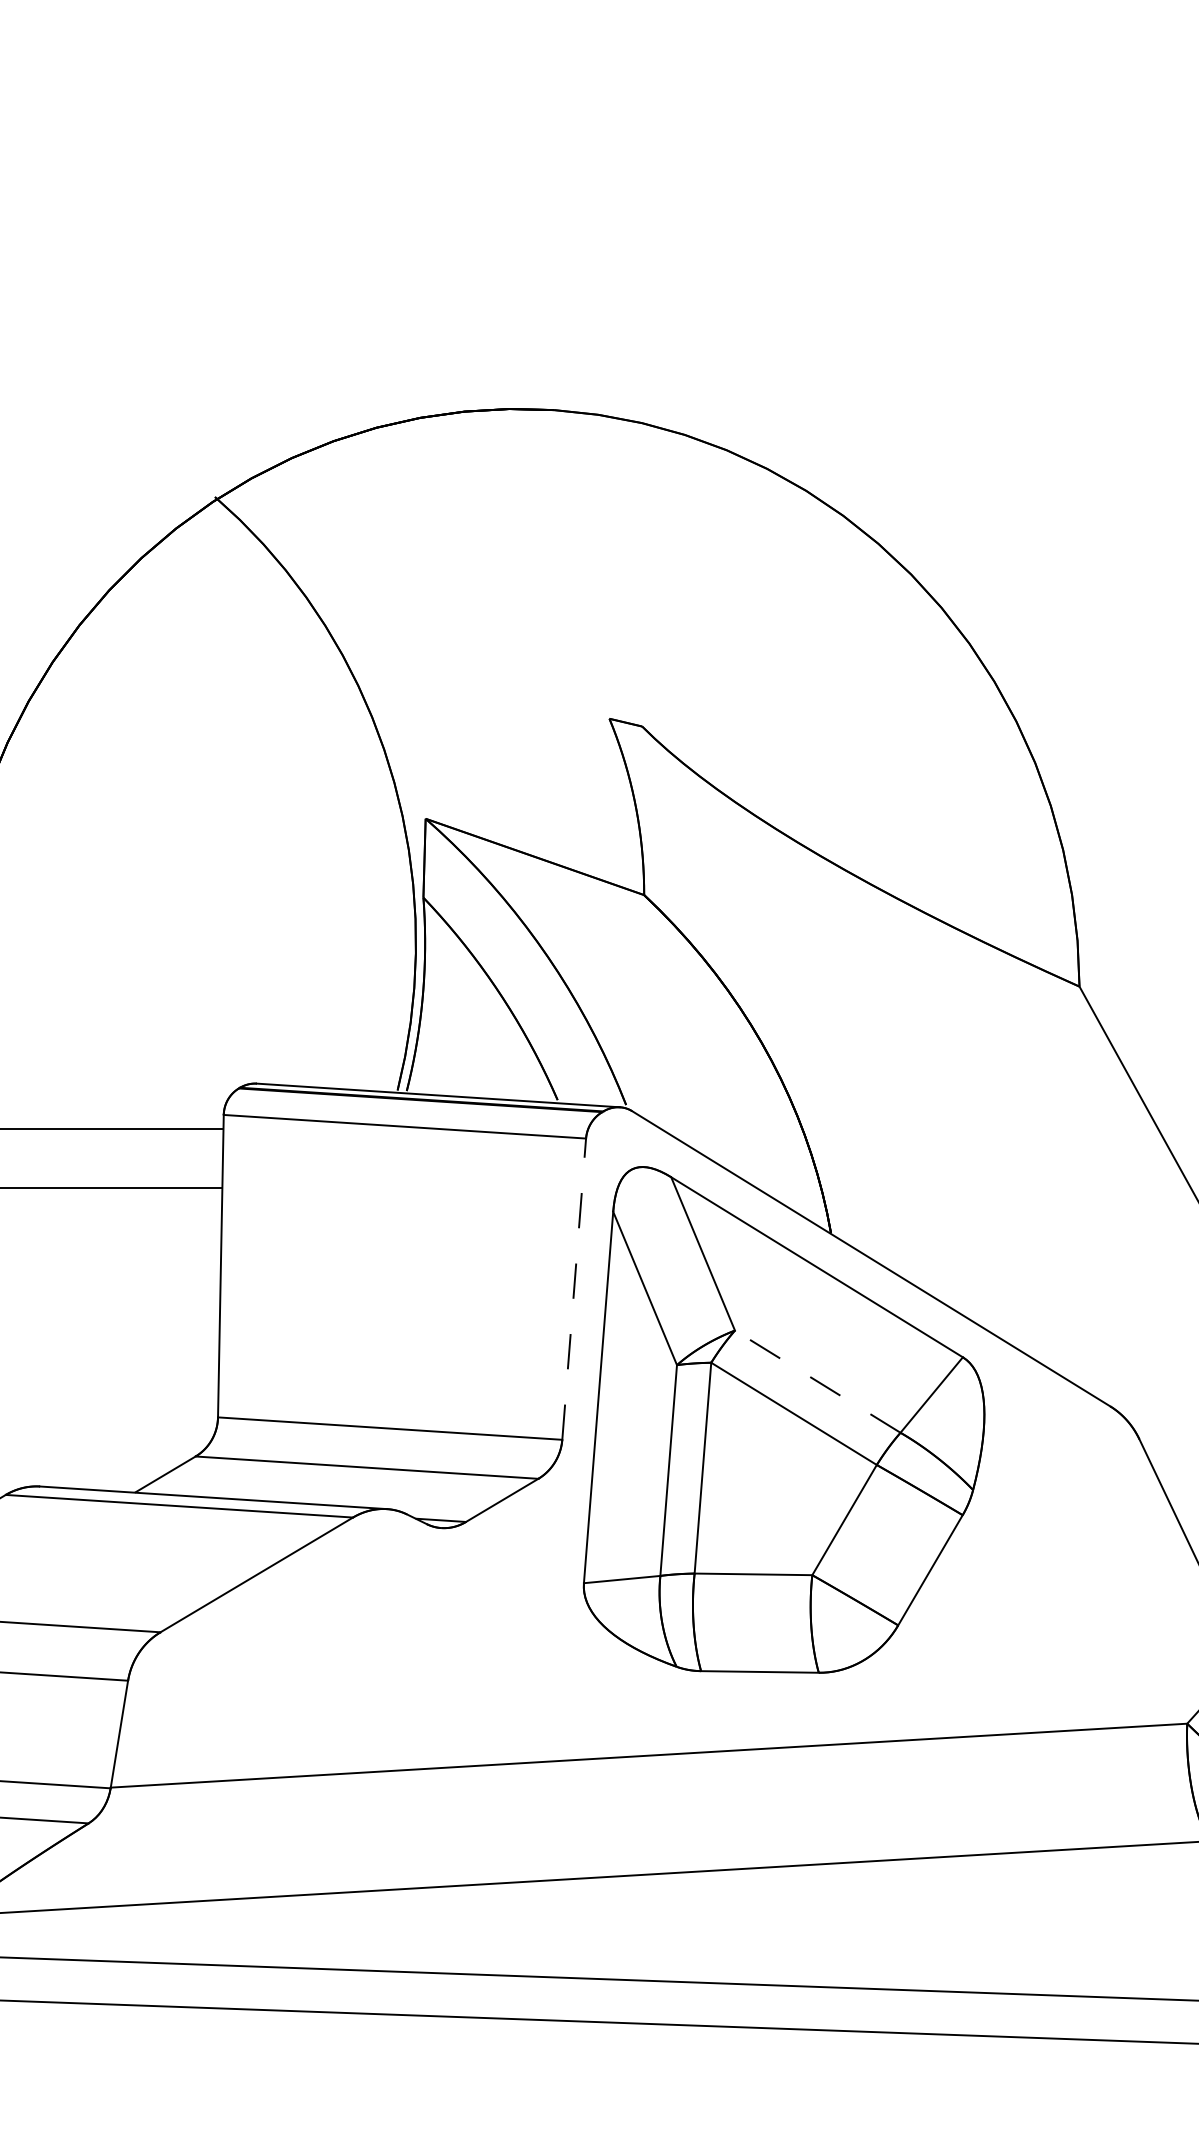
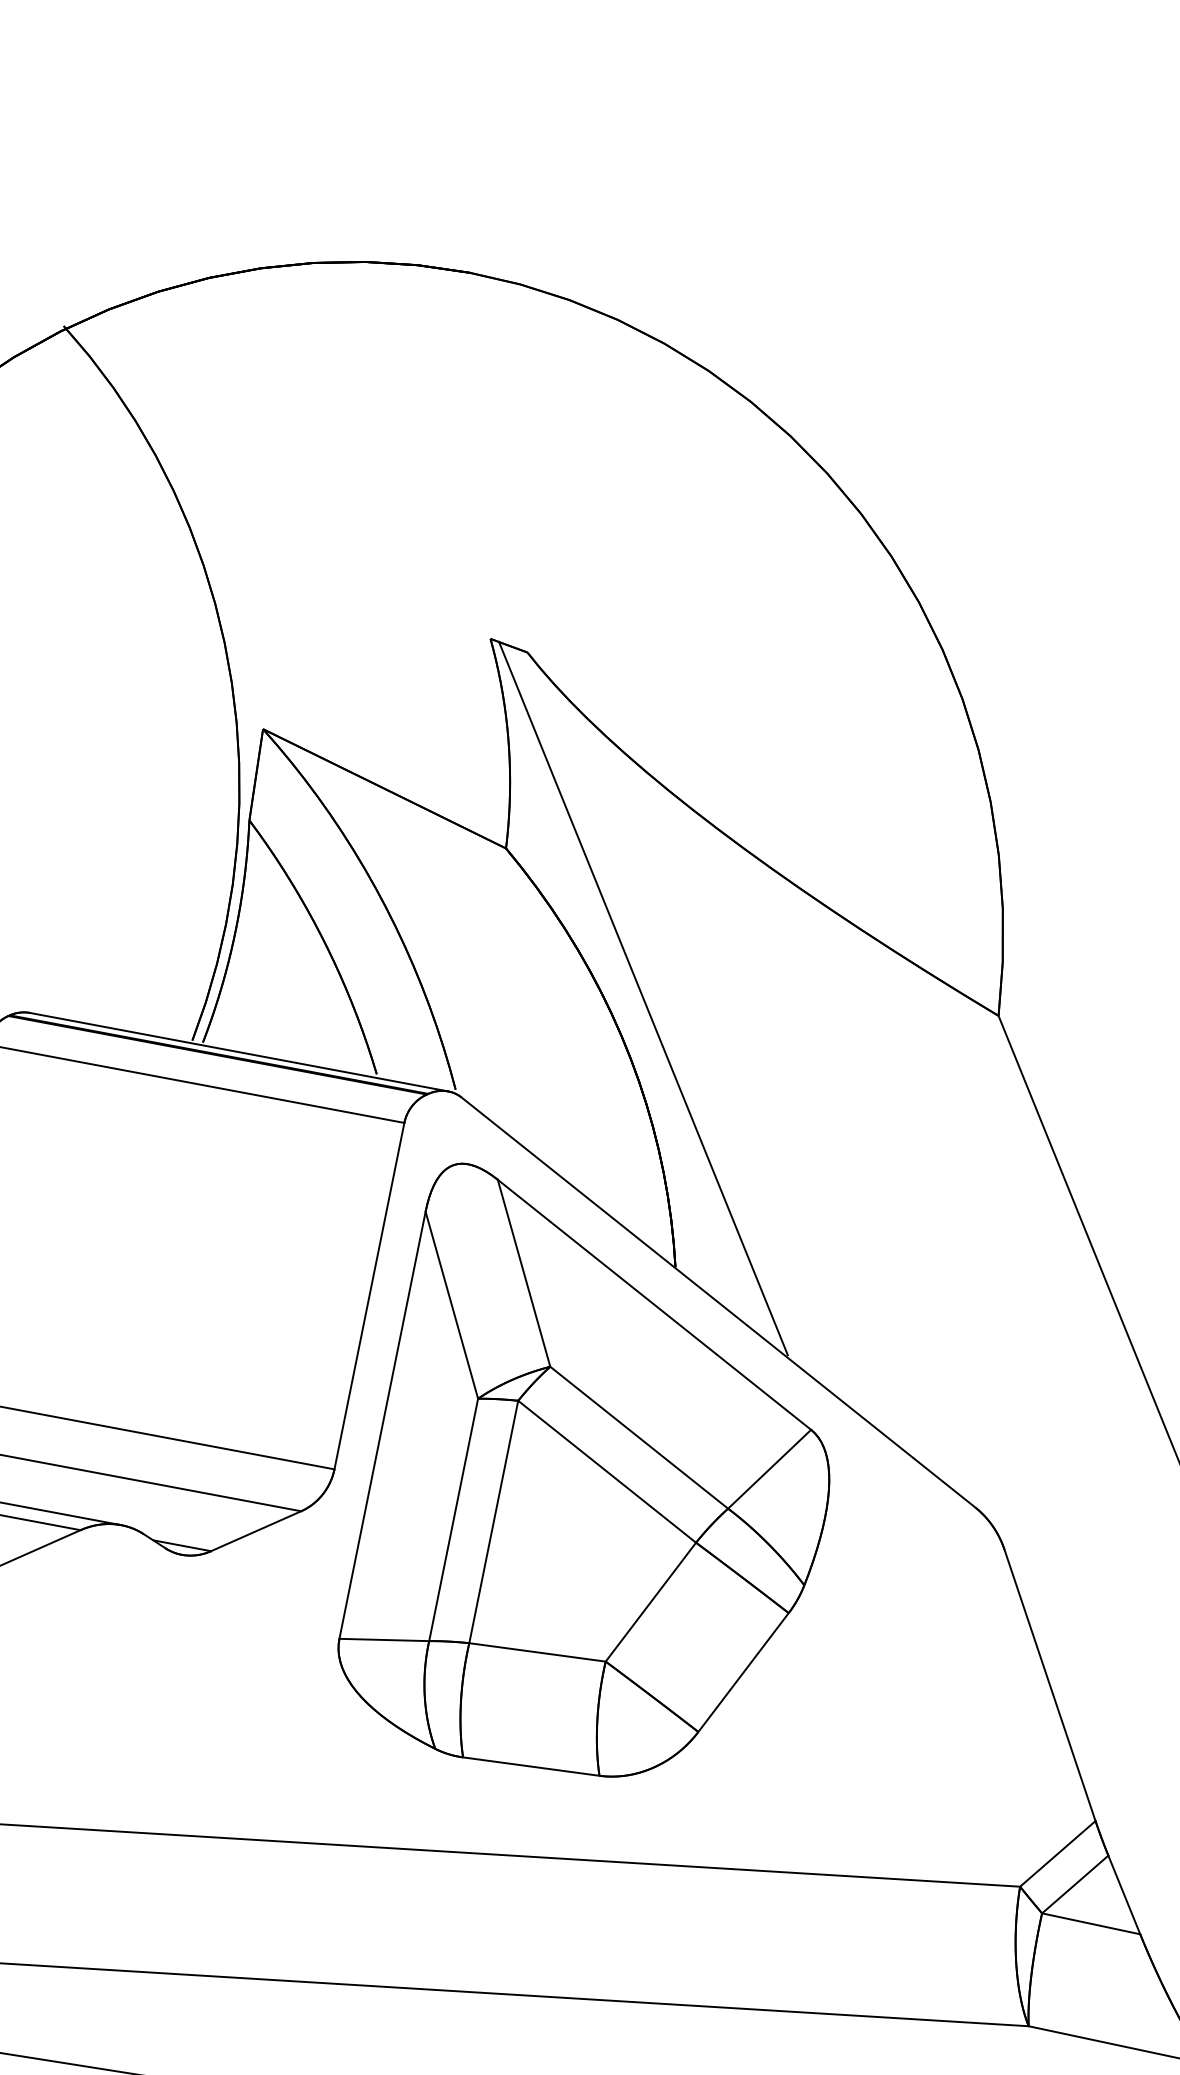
line: (776, 1008) -> (643, 998), added
line: (574, 1288) -> (369, 1295), dashed -> solid
line: (817, 1381) -> (638, 1437), dashed -> solid

